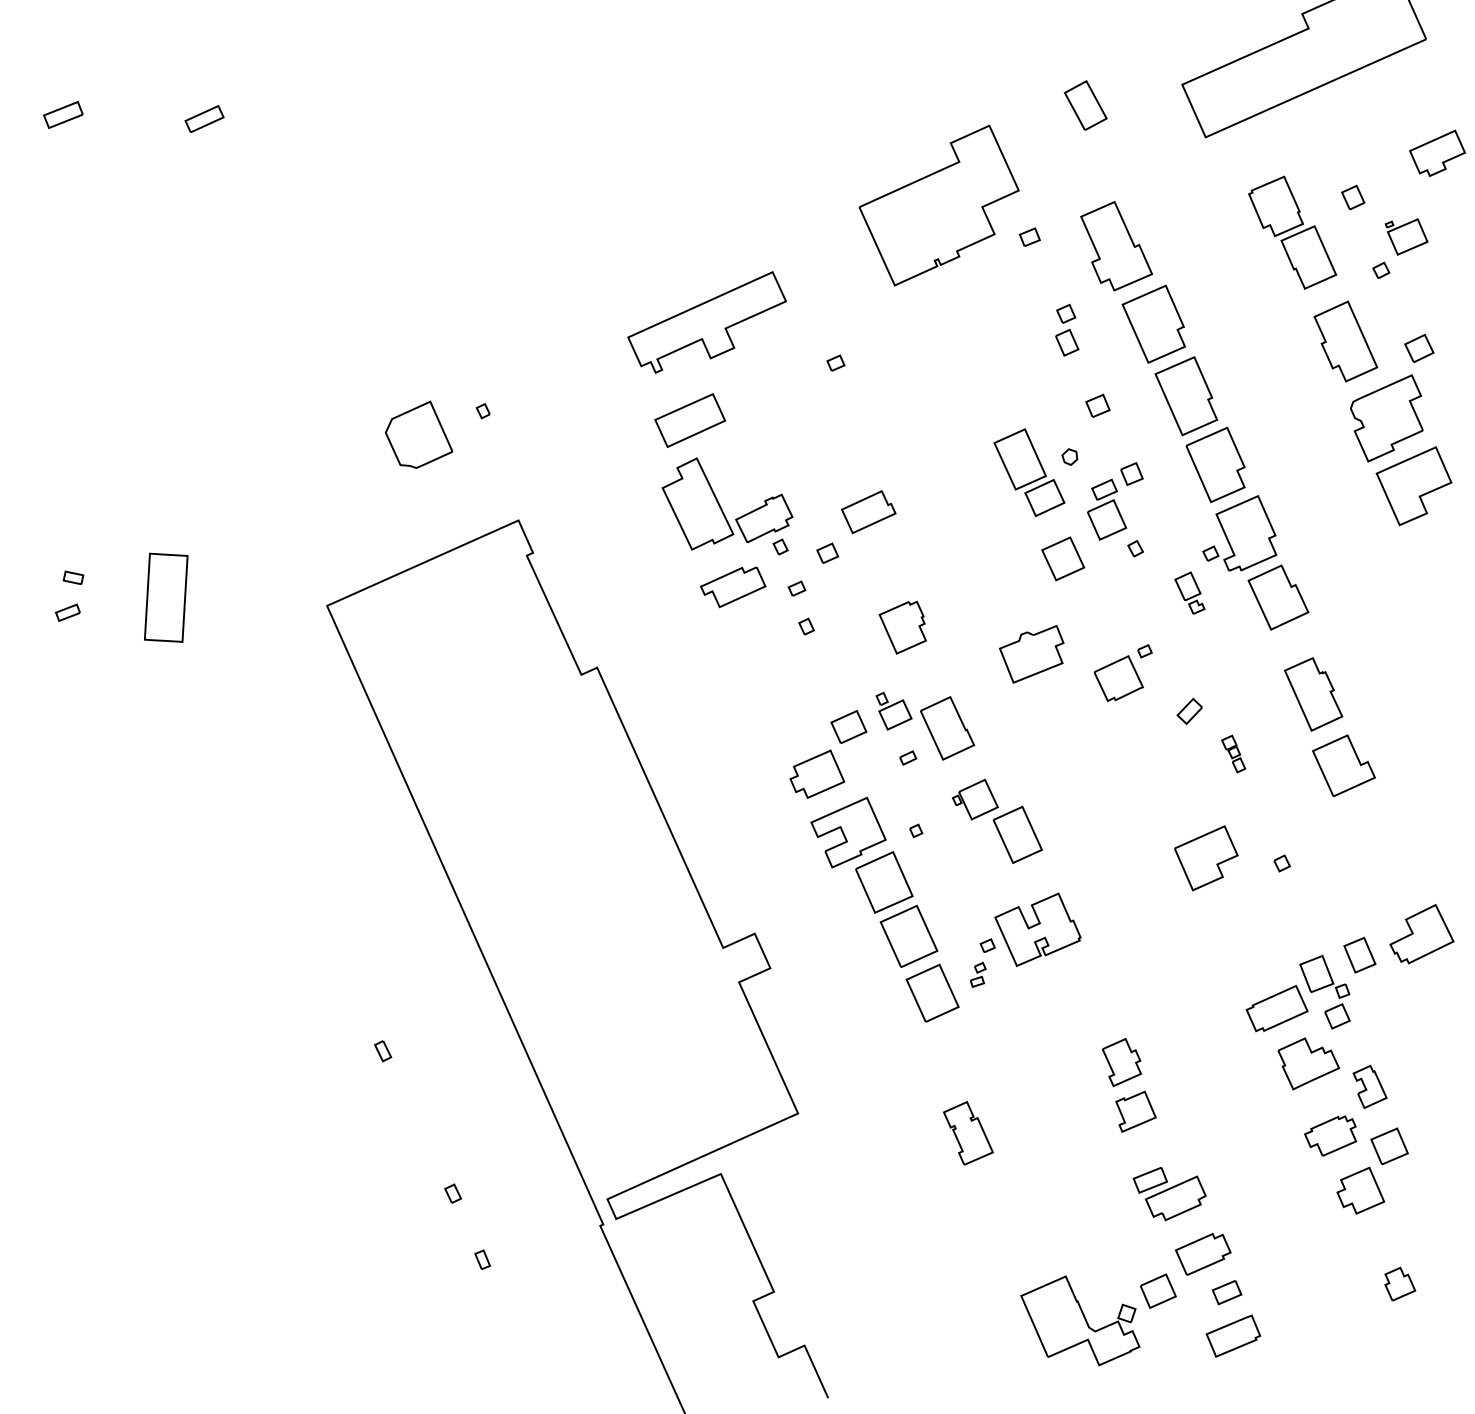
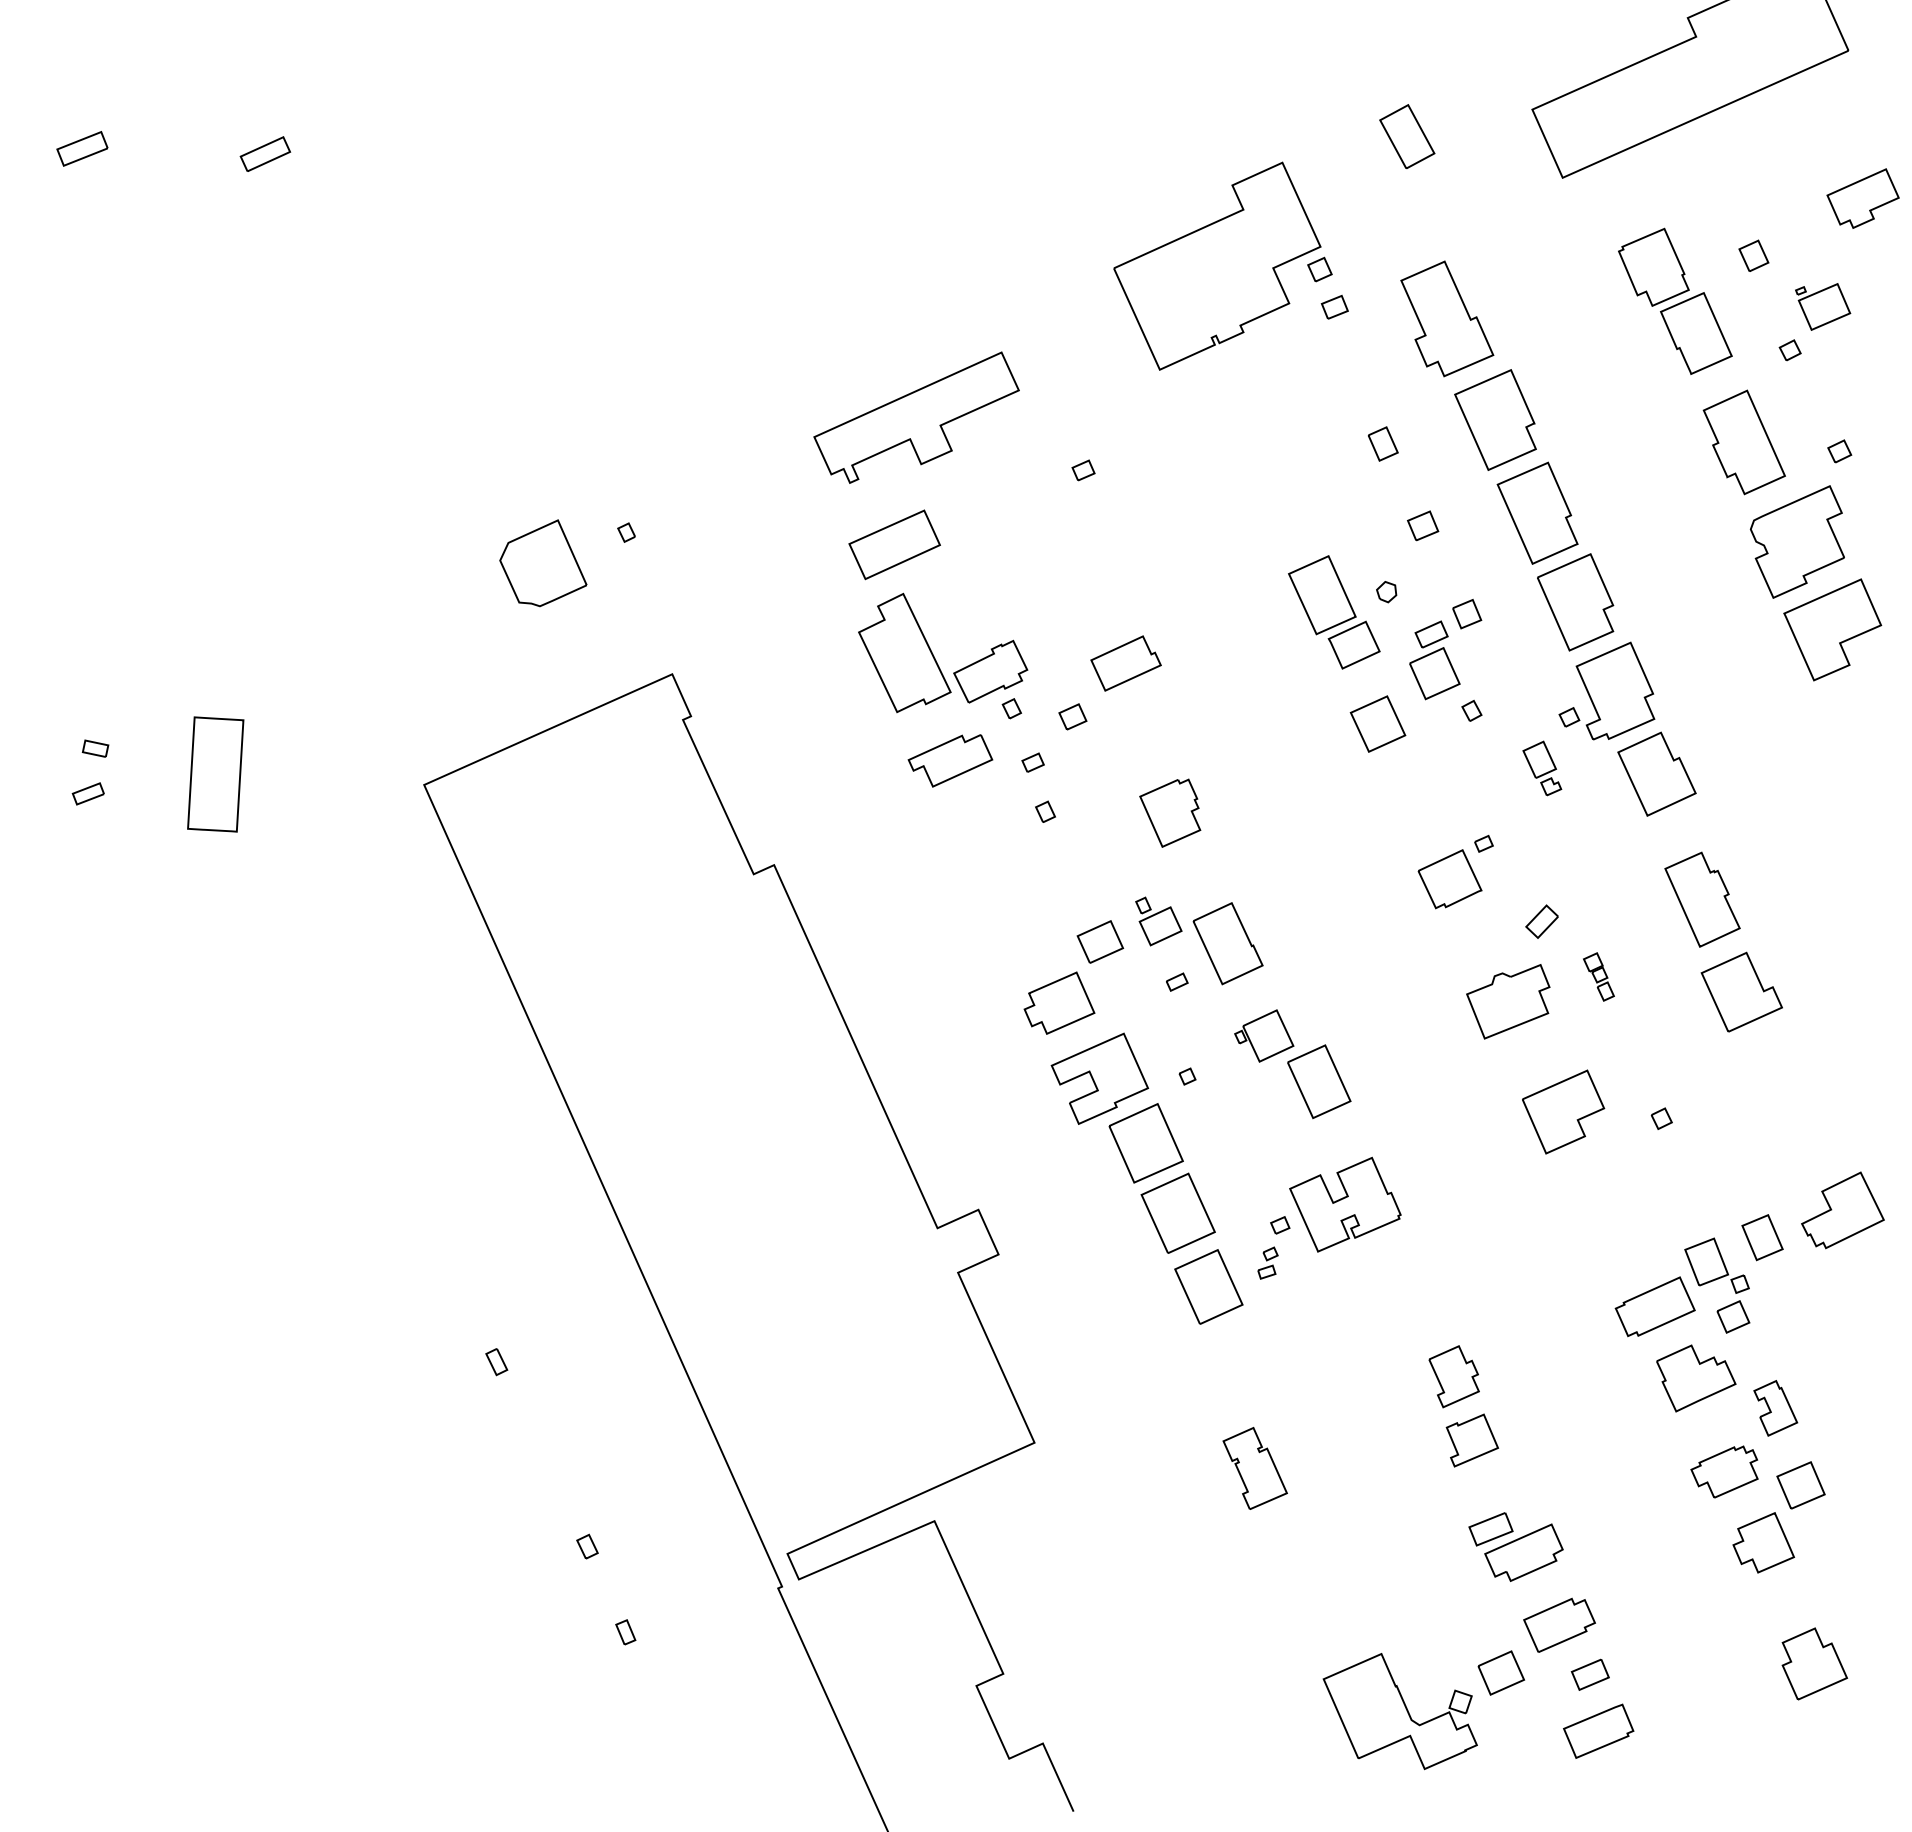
part: (1065, 313) -> (1319, 269), moved
part: (1419, 348) -> (1839, 451), size x0.62
part: (1031, 654) -> (1508, 1001), moved
part: (1400, 1283) -> (1814, 1663), size x1.67

